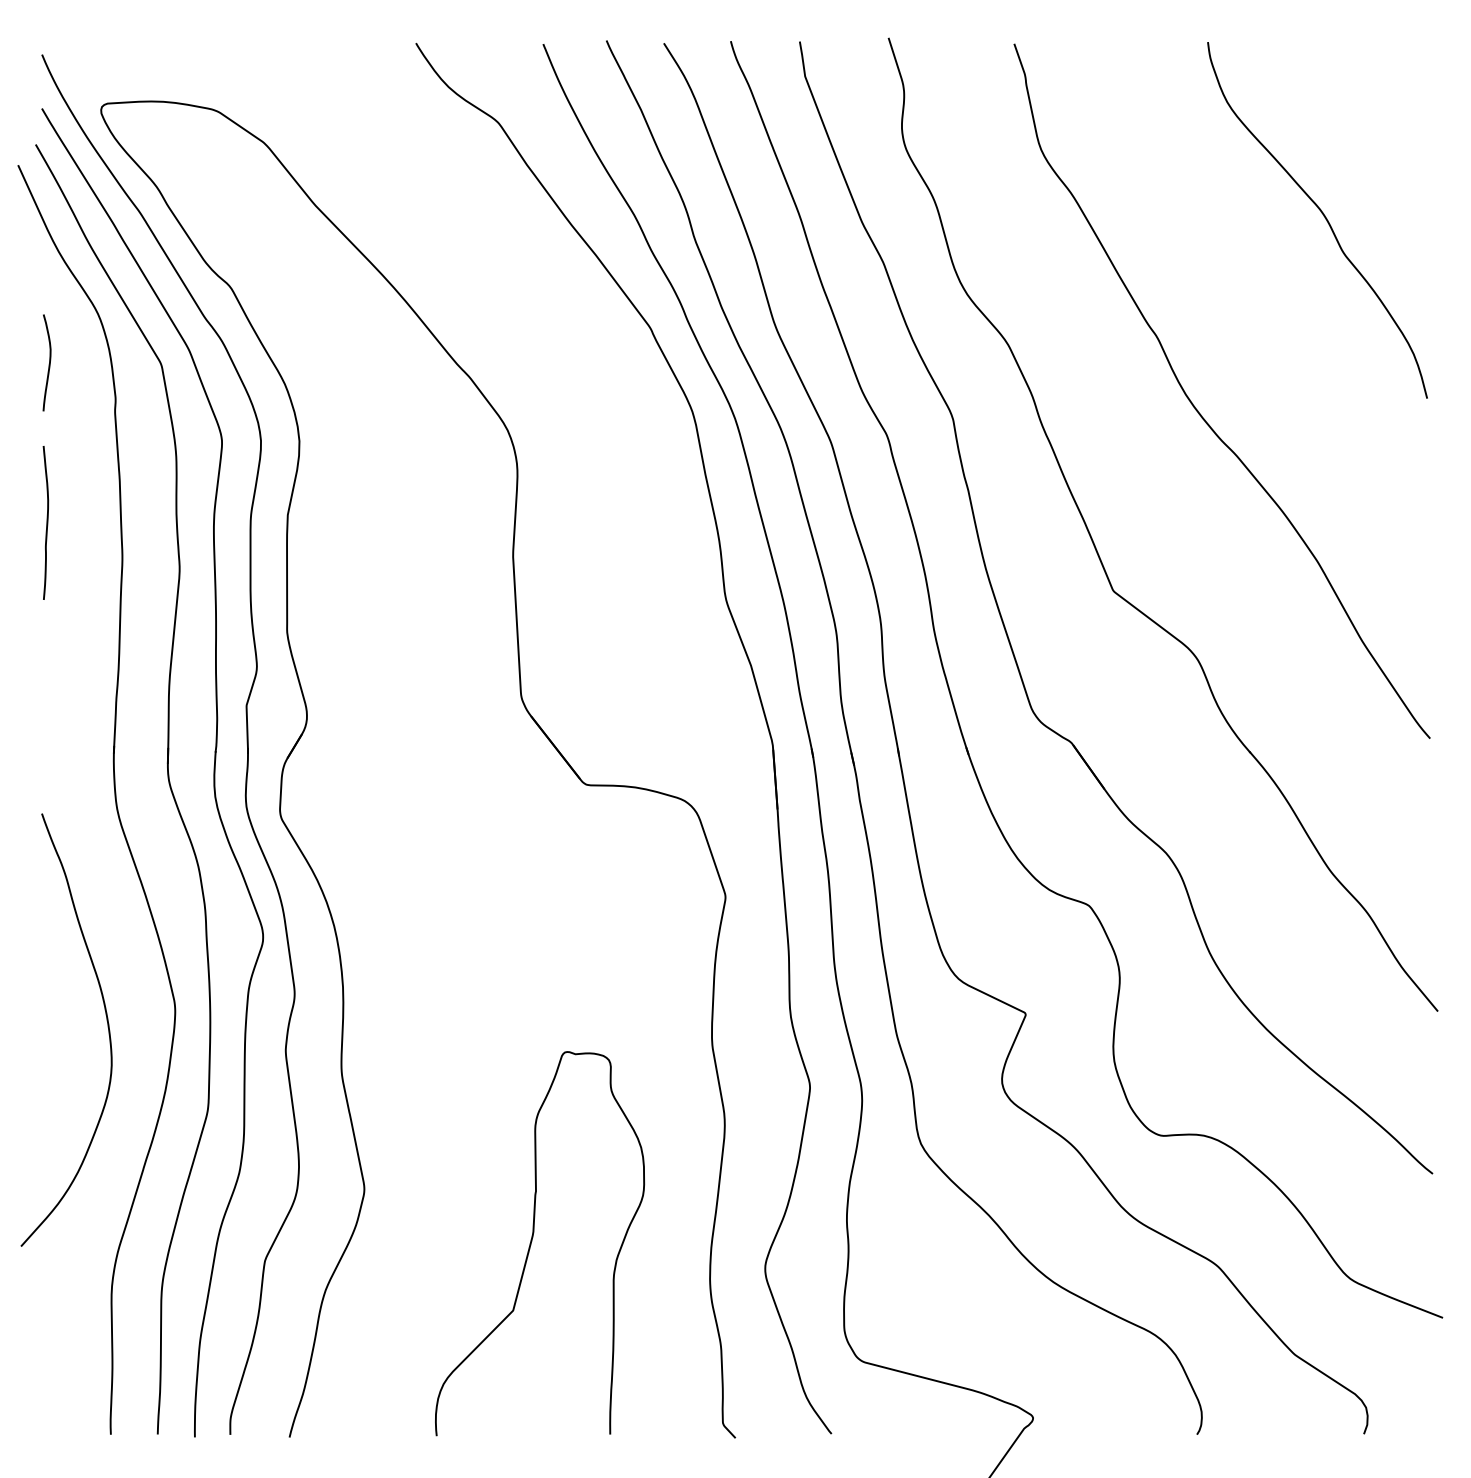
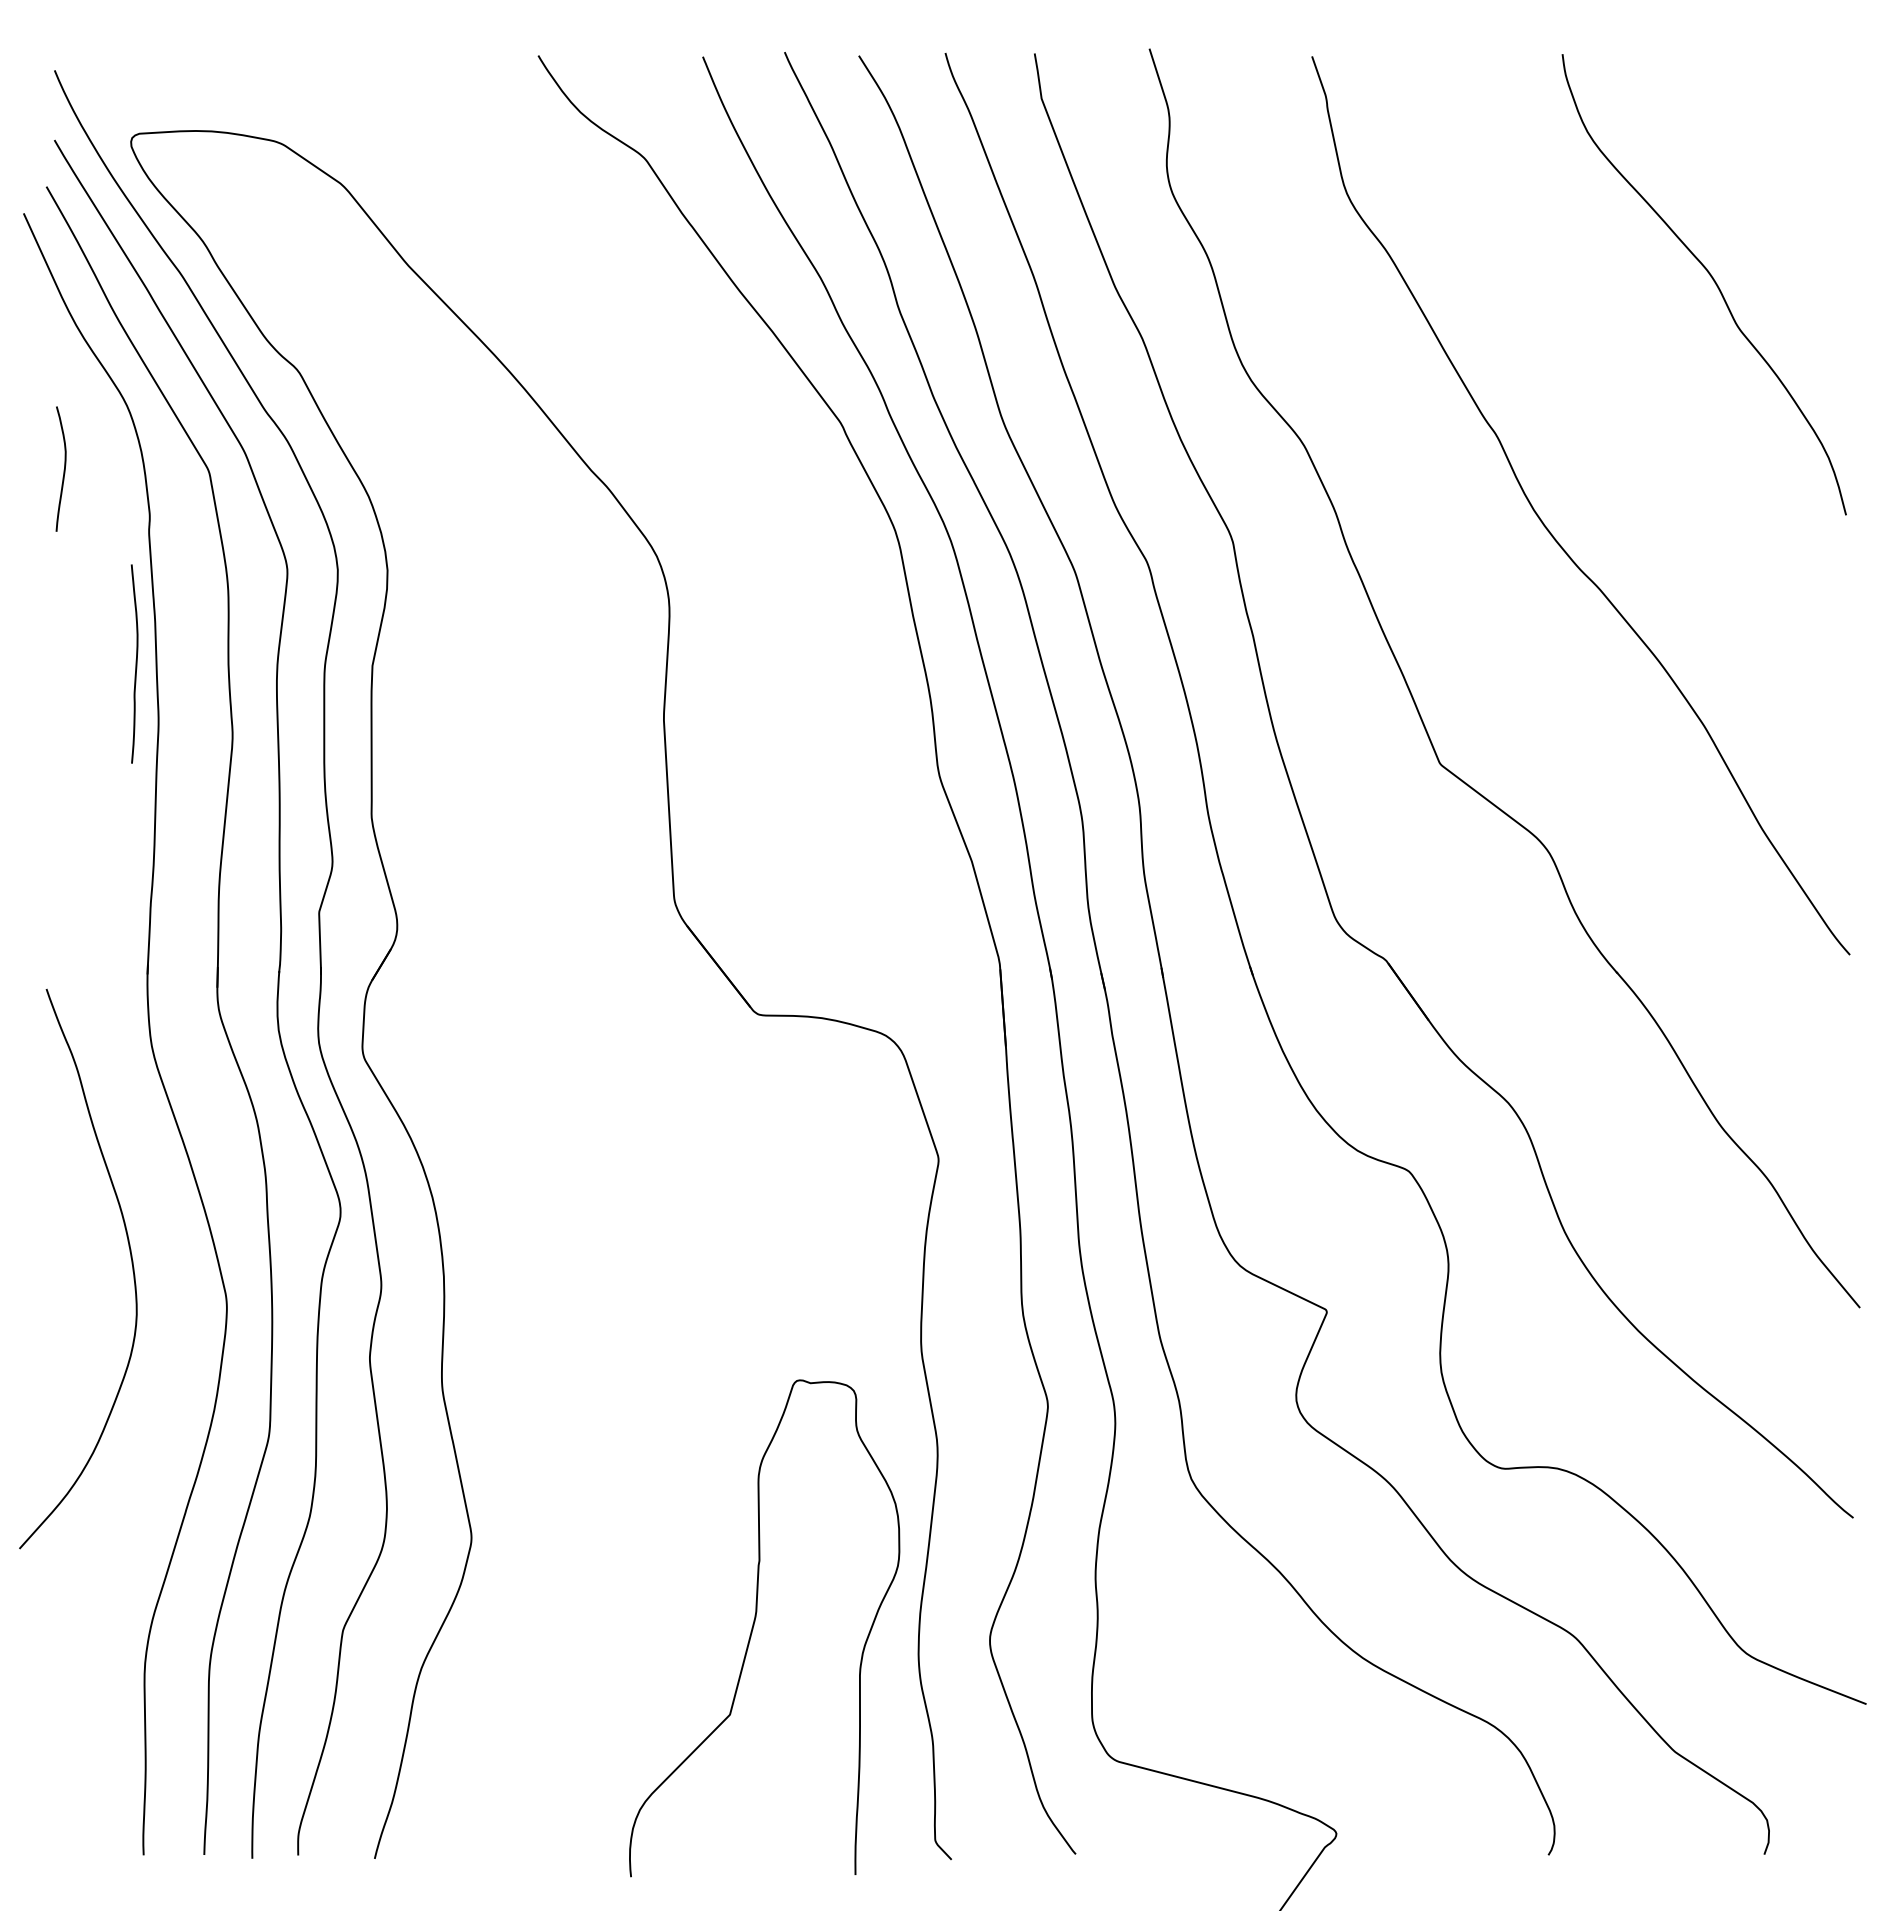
curve: (46, 522) -> (135, 663), moved
curve: (106, 1021) -> (130, 1257), moved
curve: (532, 1241) -> (754, 1625), moved

